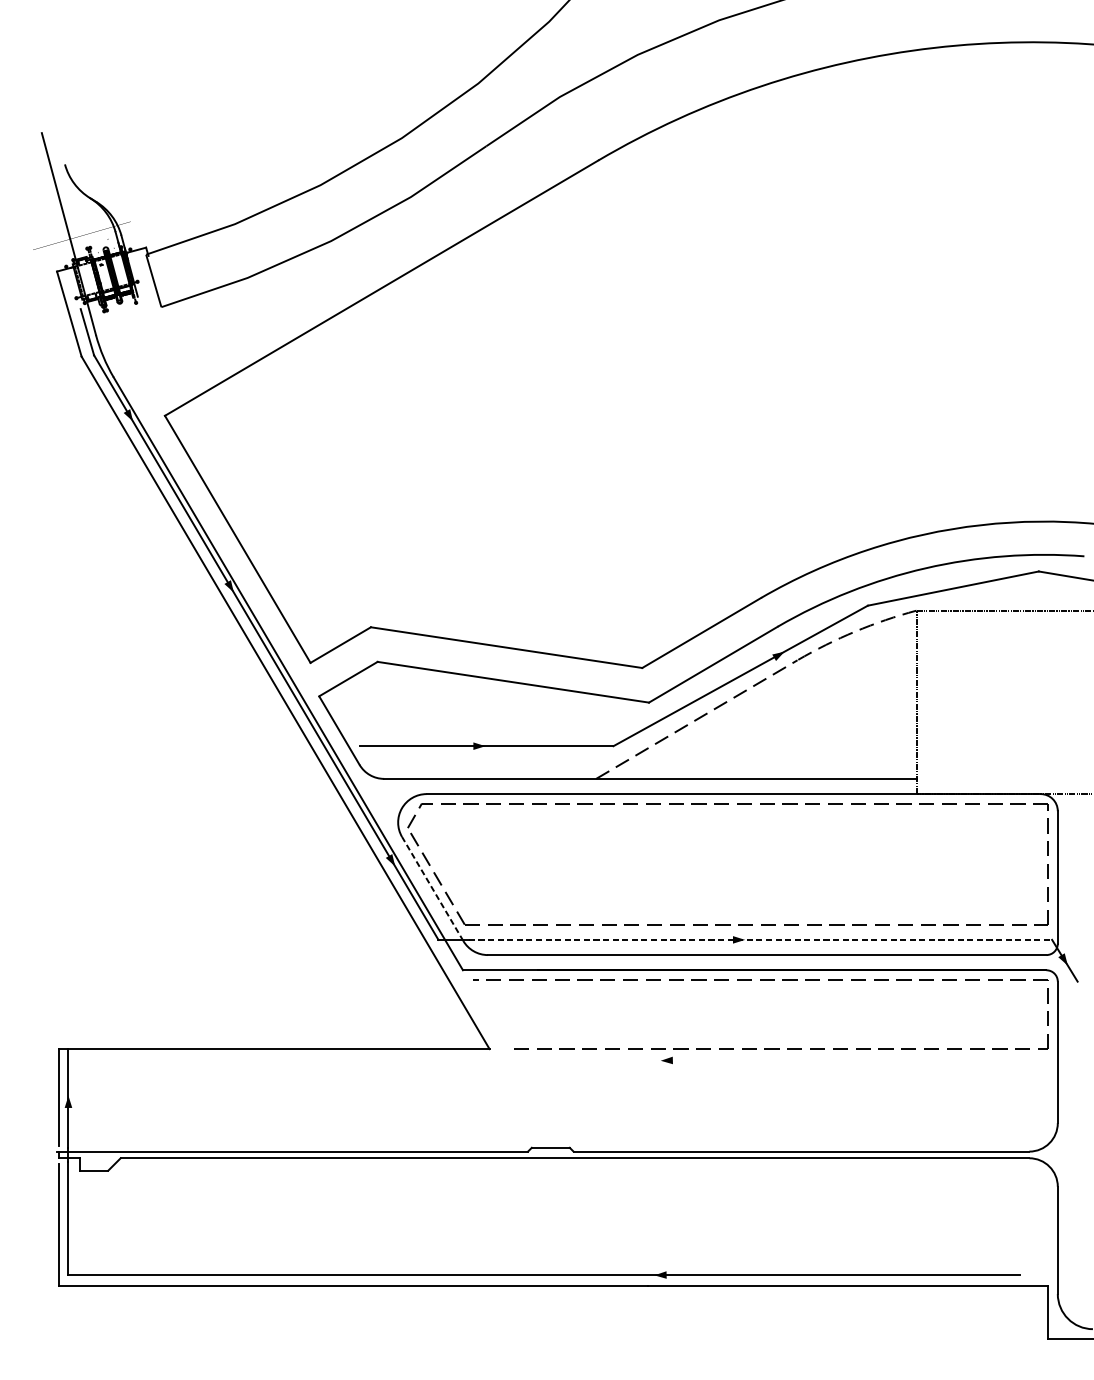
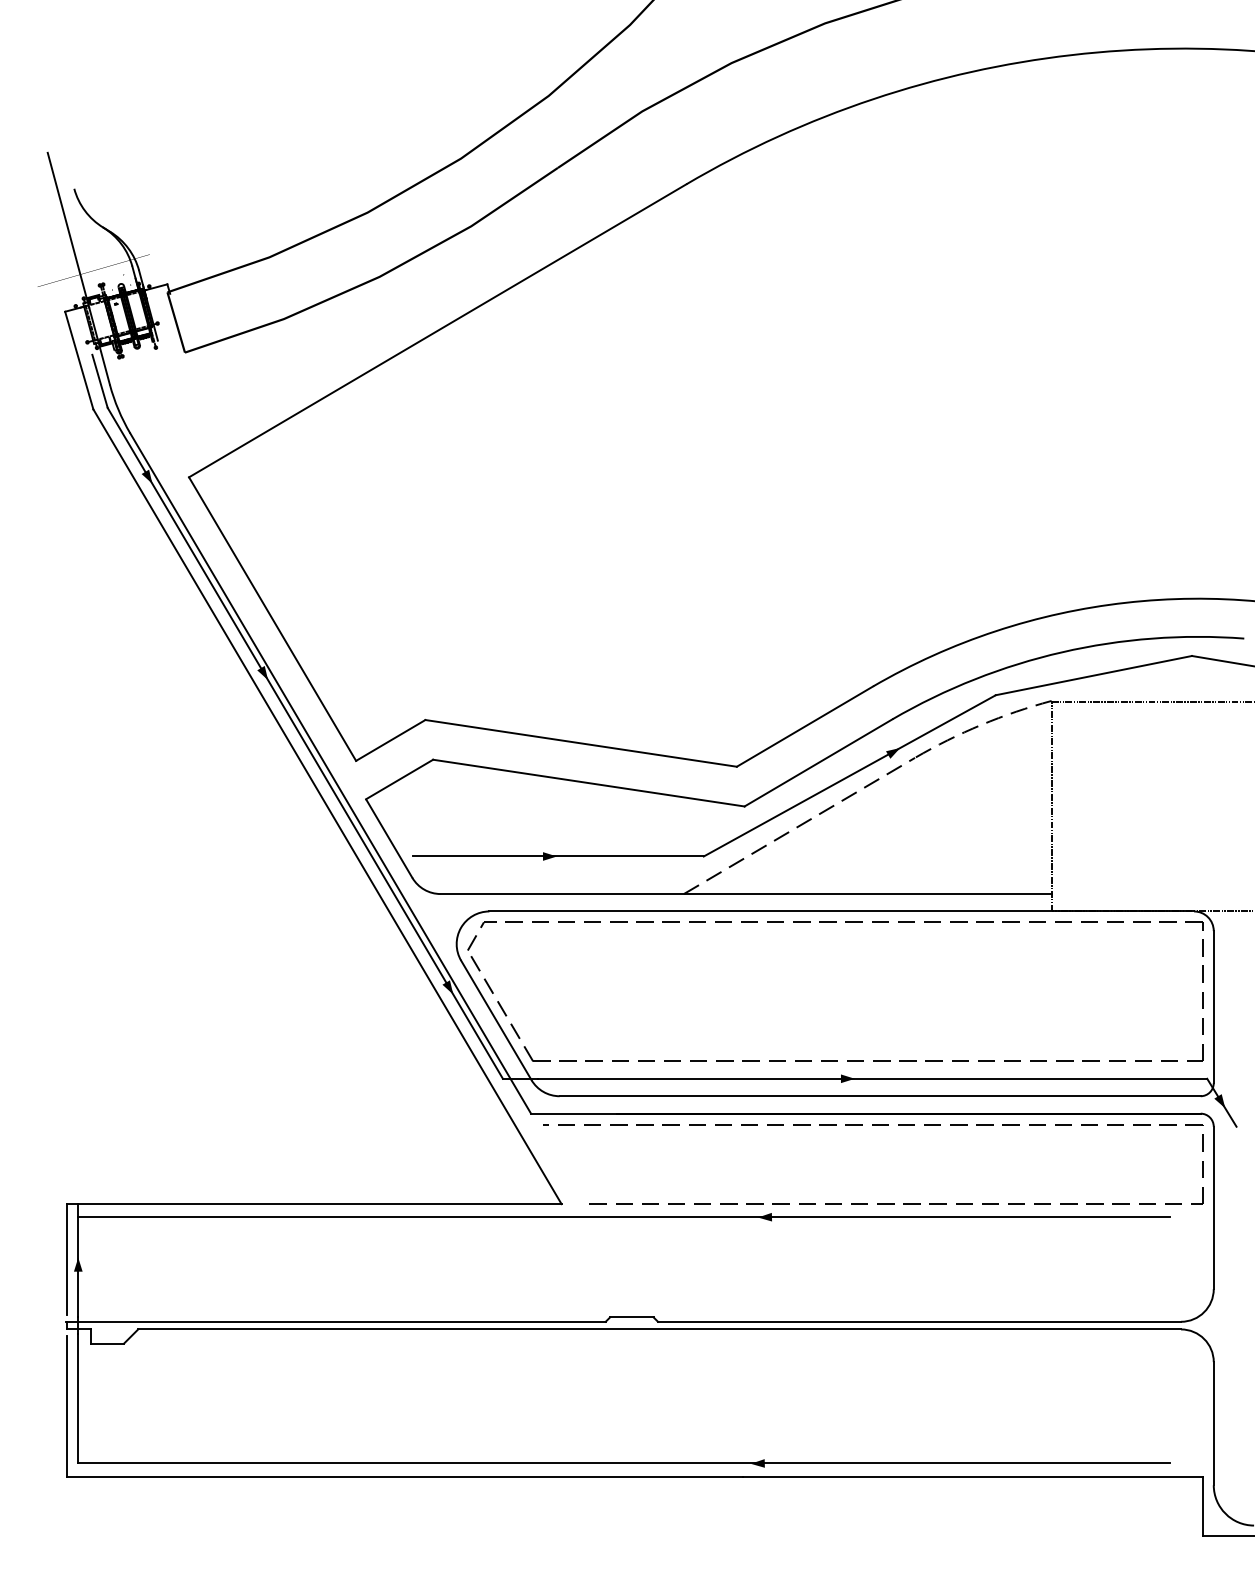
line: (432, 889) -> (496, 1020), dashed -> solid
line: (760, 939) -> (872, 1078), dashed -> solid
line: (544, 1060) -> (624, 1217), added

